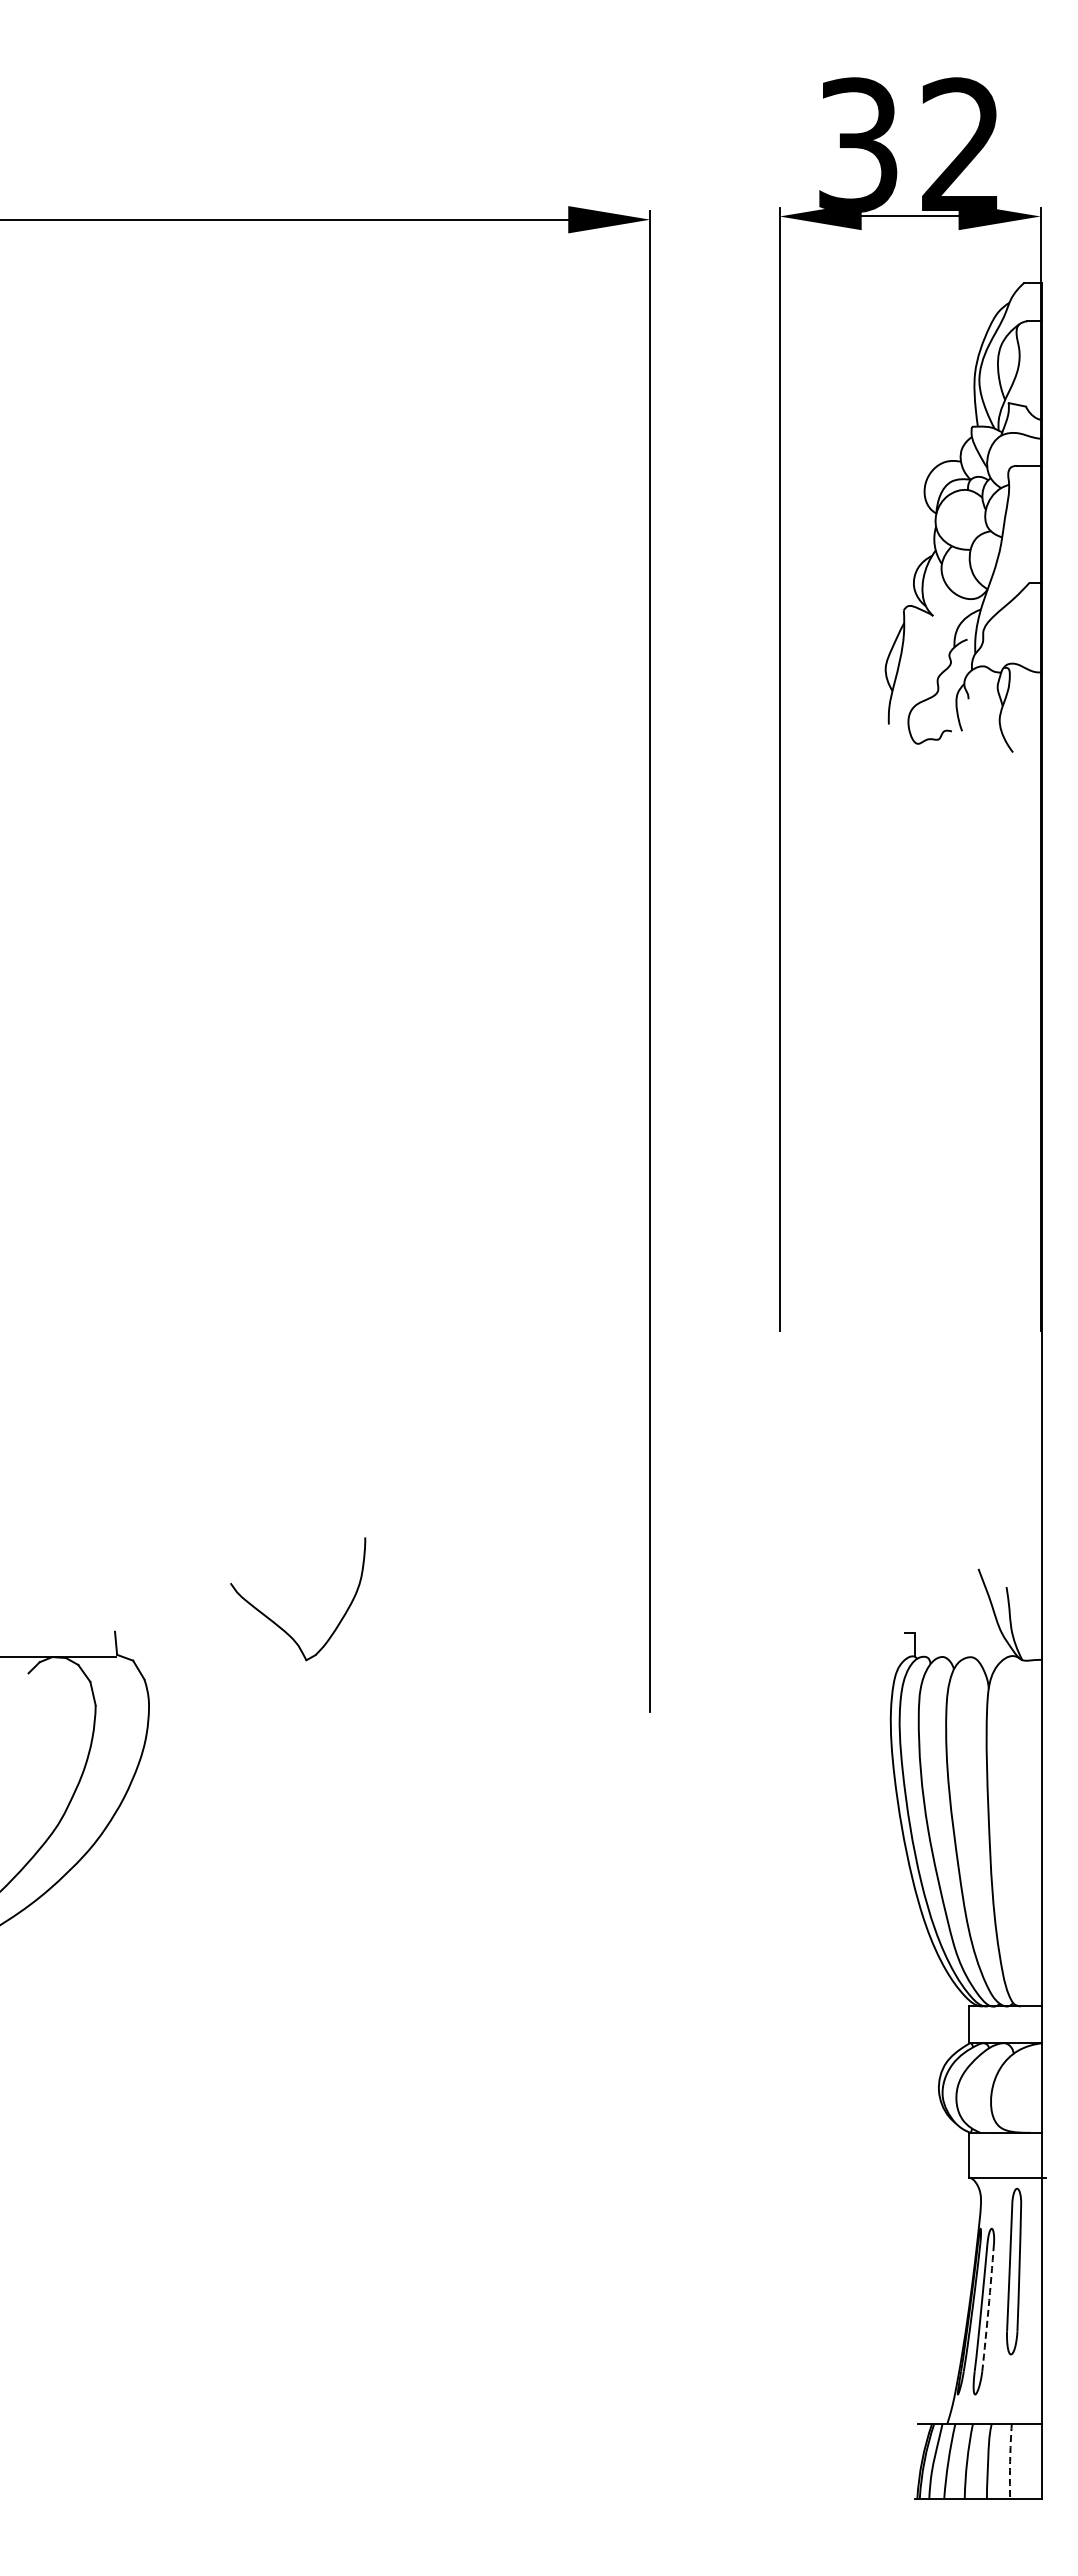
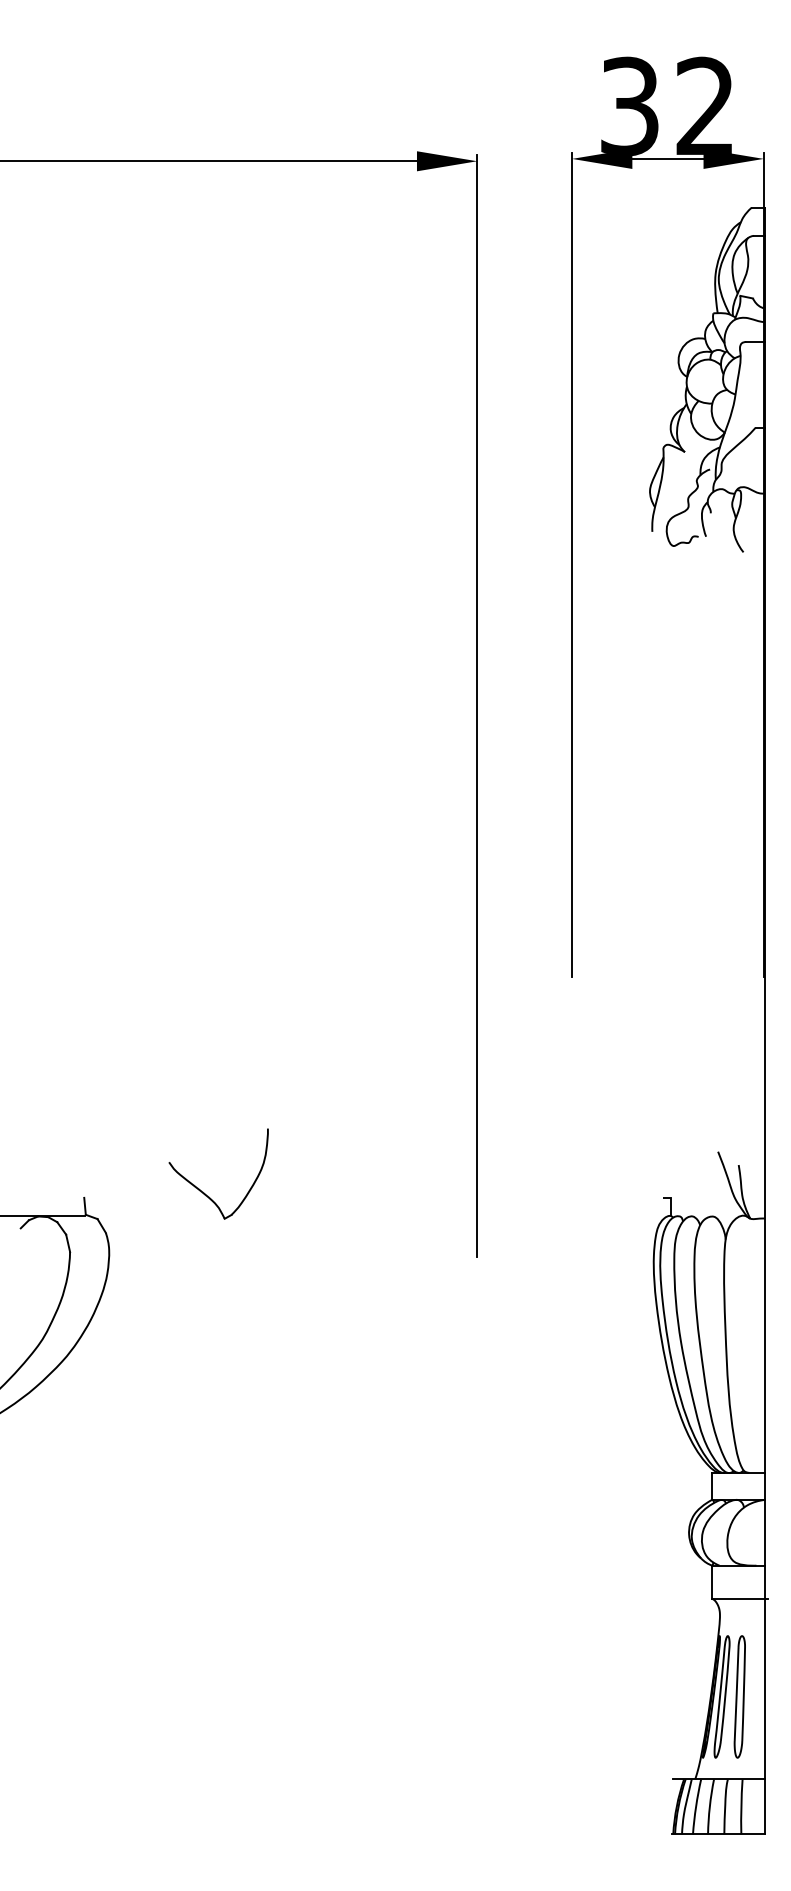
part: (1014, 2271) -> (740, 1696), moved
arc: (988, 2308) -> (725, 1694), dashed -> solid
arc: (1010, 2461) -> (741, 1806), dashed -> solid

